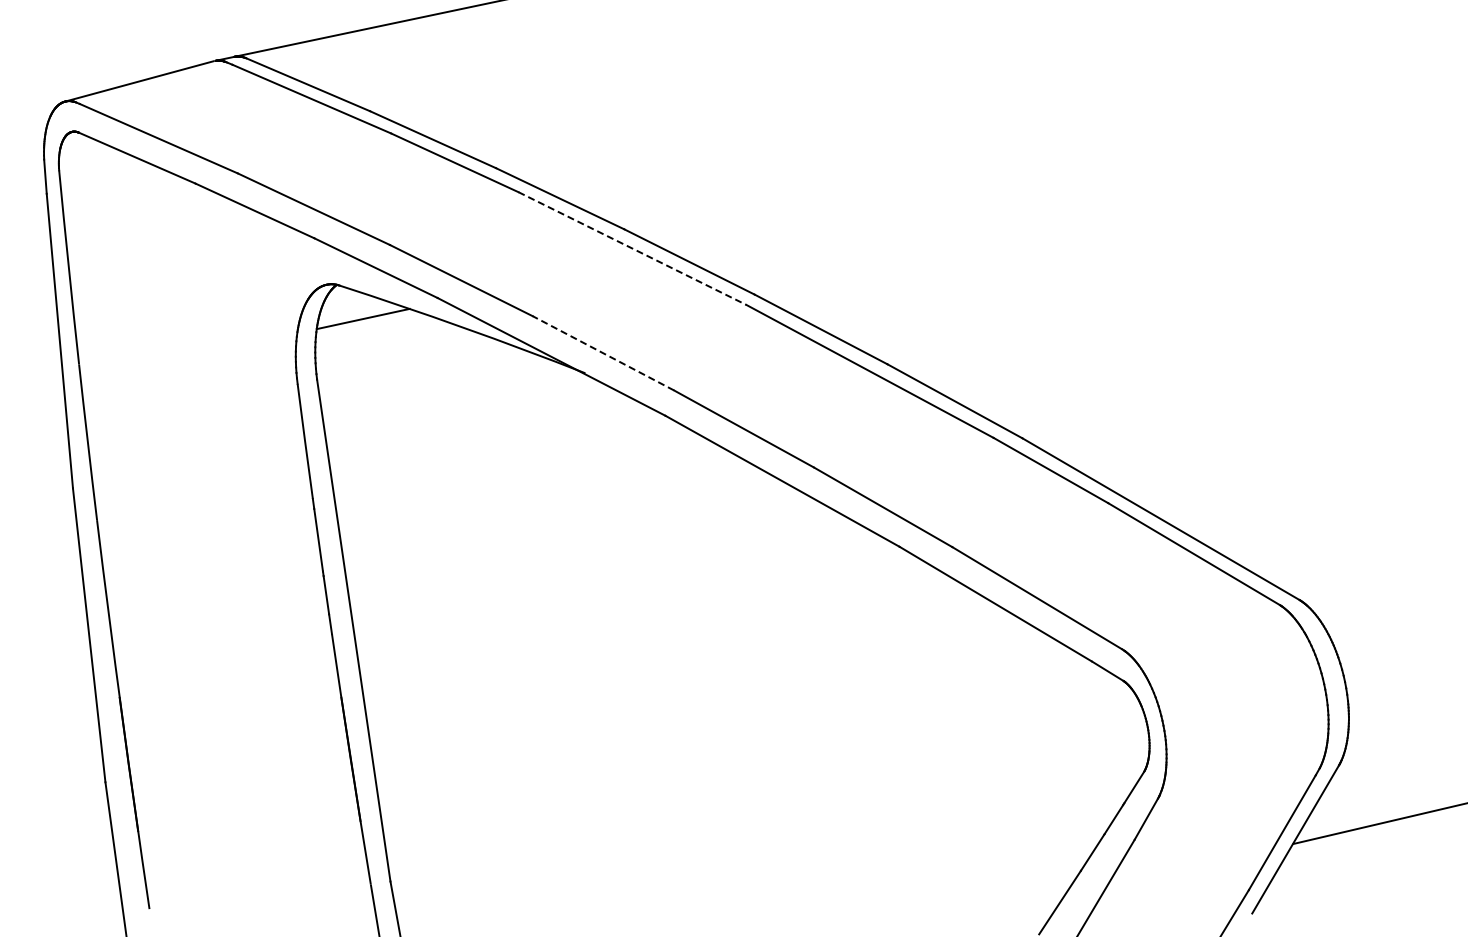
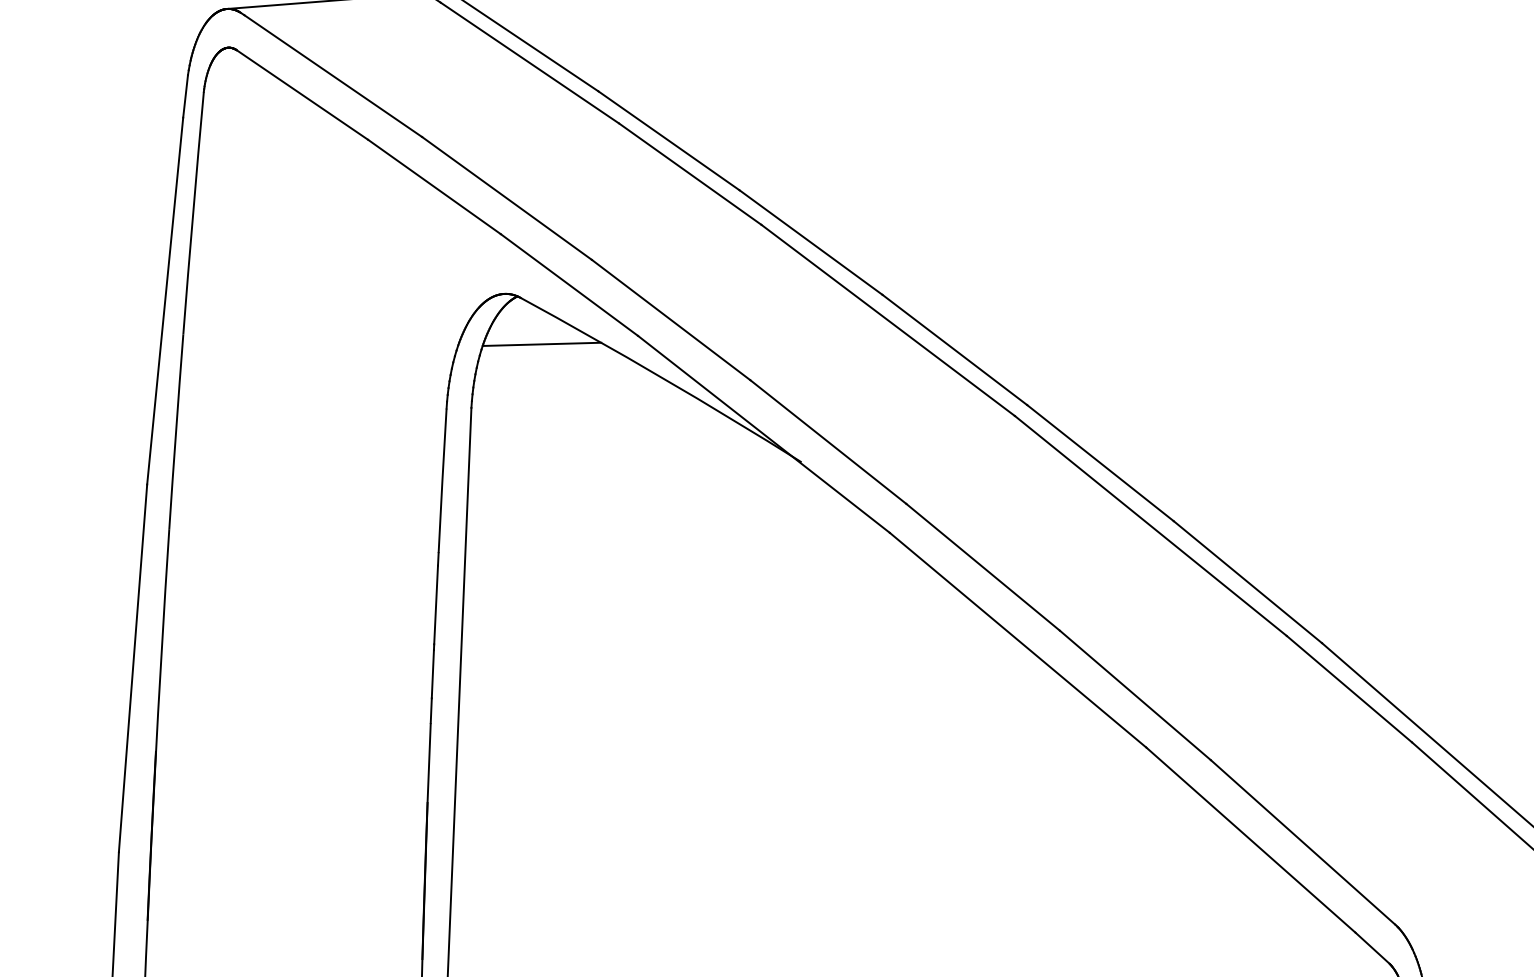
line: (632, 248) -> (888, 320), dashed -> solid
line: (603, 353) -> (828, 442), dashed -> solid

